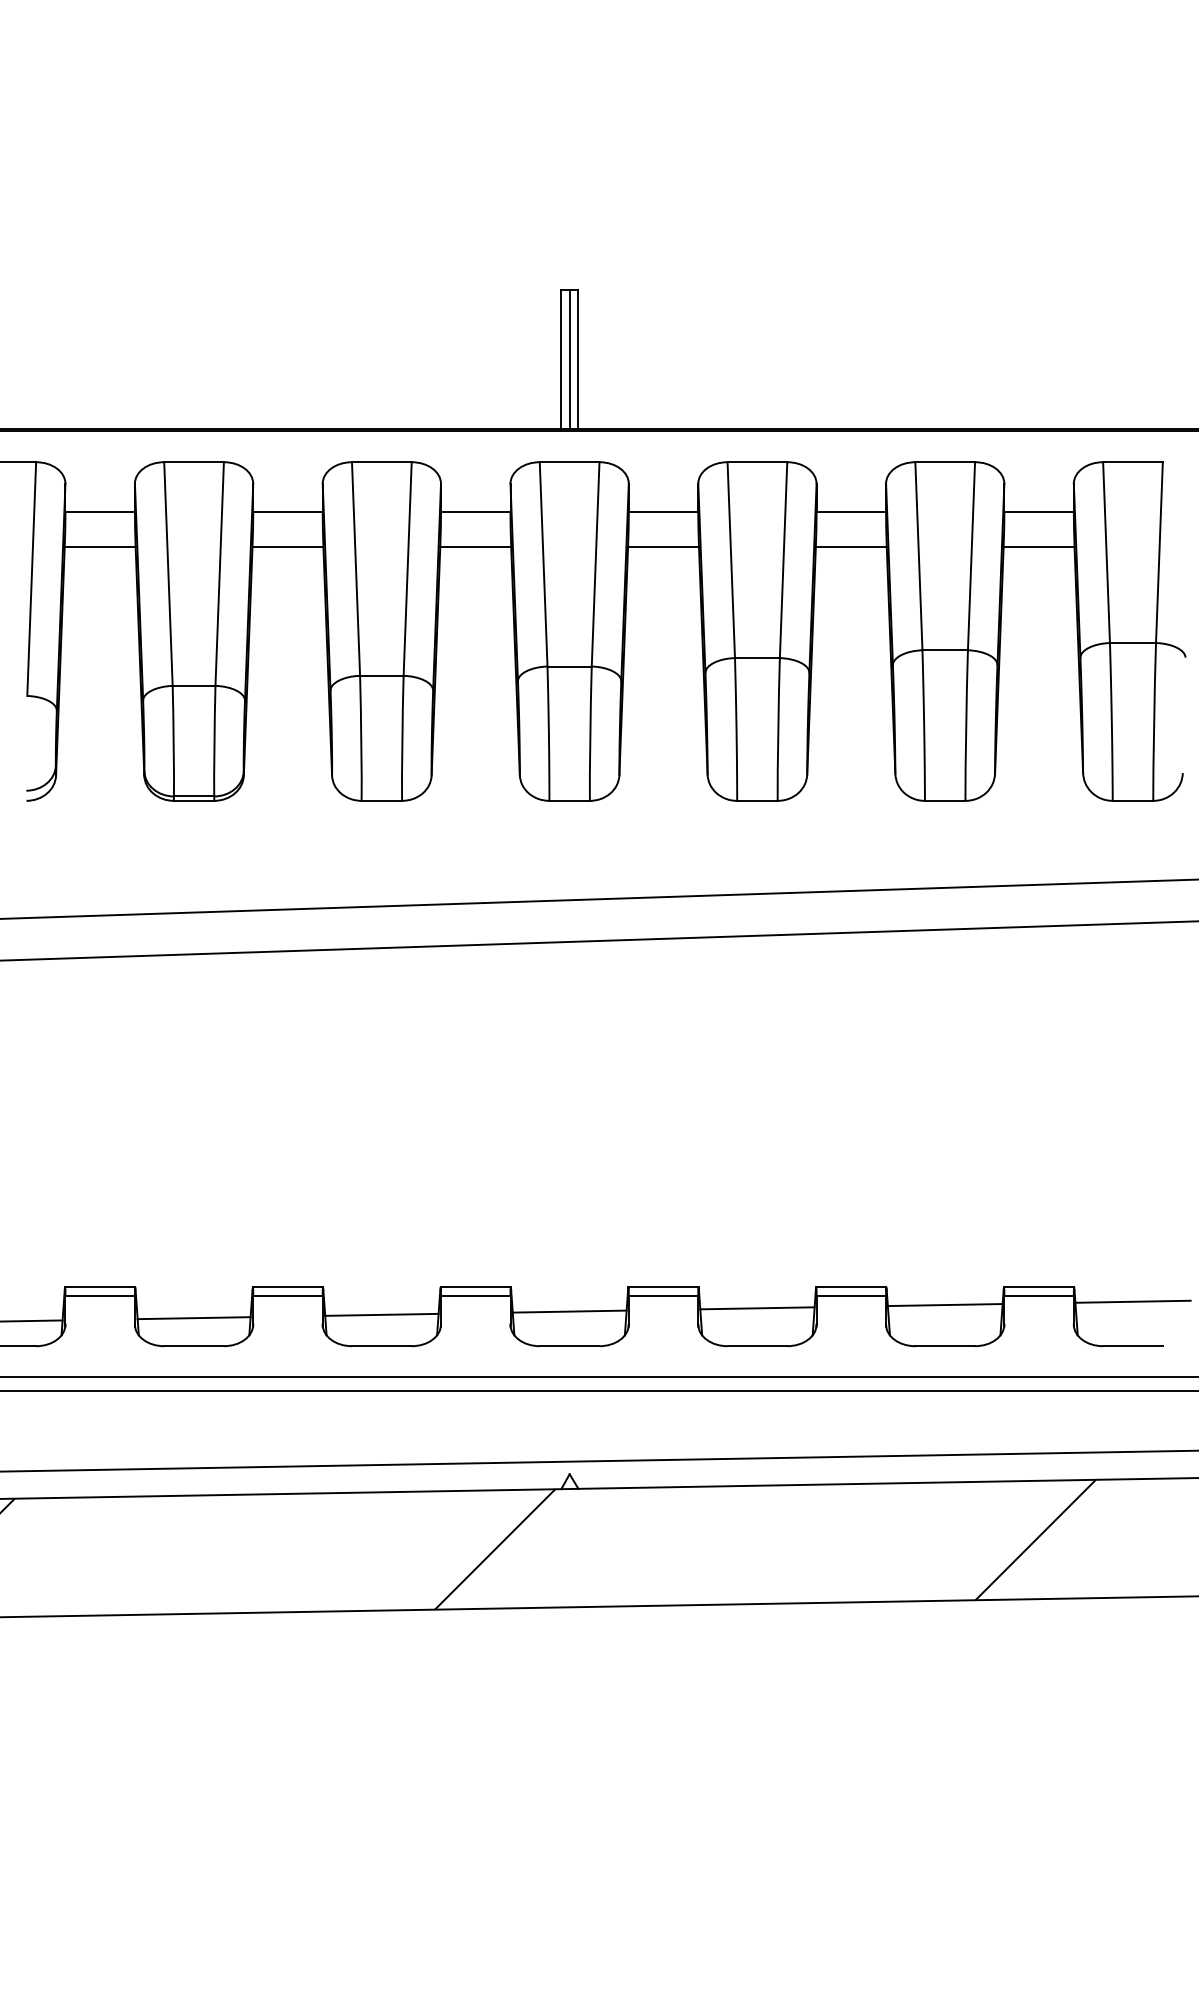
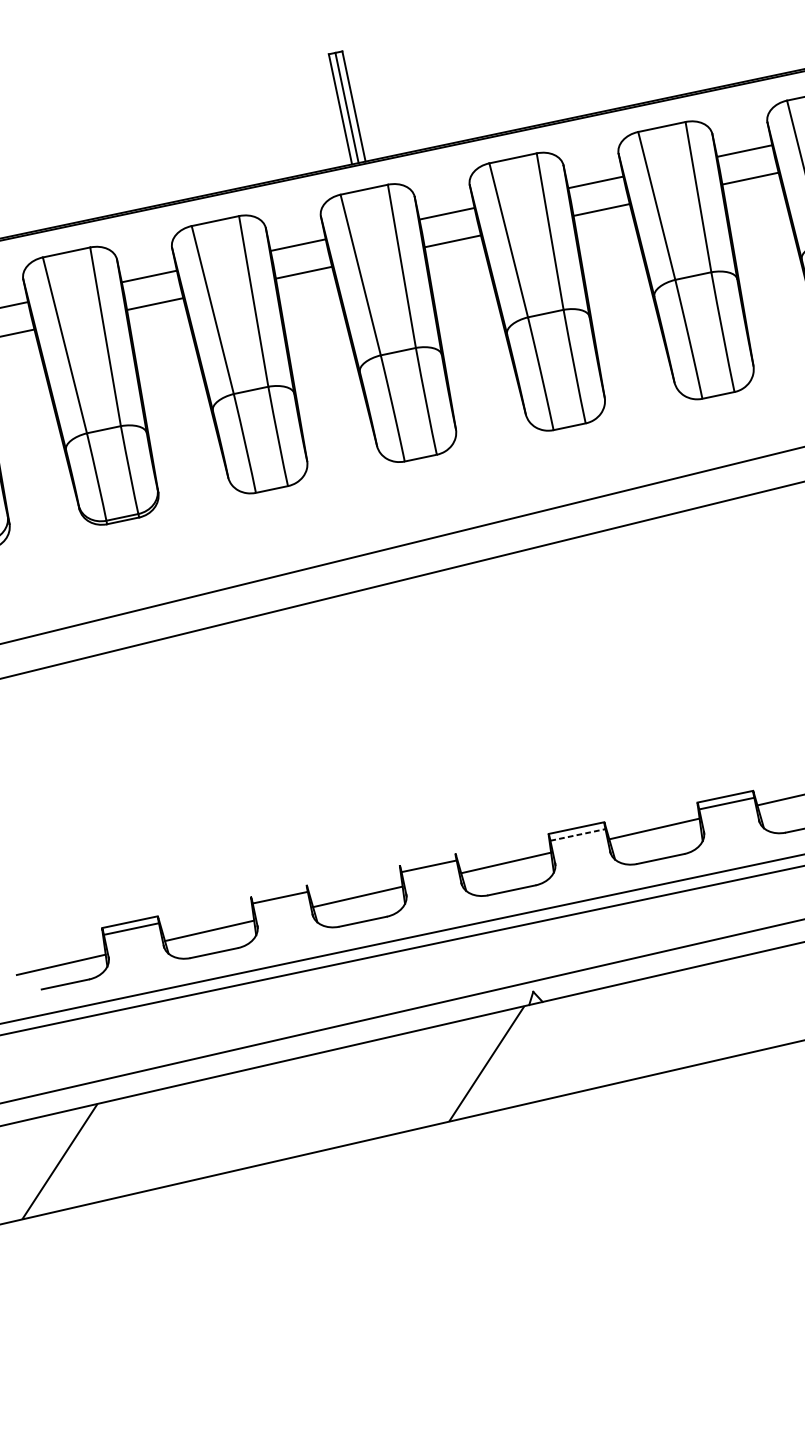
line: (287, 1287) -> (278, 890), removed
line: (475, 1287) -> (427, 859), removed
line: (663, 1296) -> (577, 835), solid -> dashed

